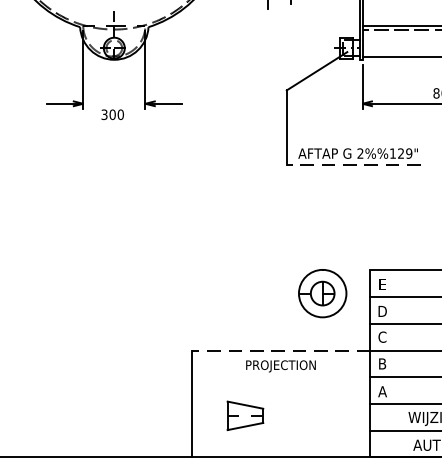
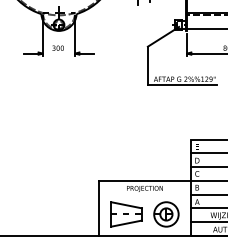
text: (111, 113) -> (57, 47), moved
line: (353, 165) -> (182, 85), dashed -> solid
part: (322, 293) -> (166, 214), moved
line: (282, 349) -> (145, 180), dashed -> solid
part: (245, 415) -> (126, 214), size x1.67

